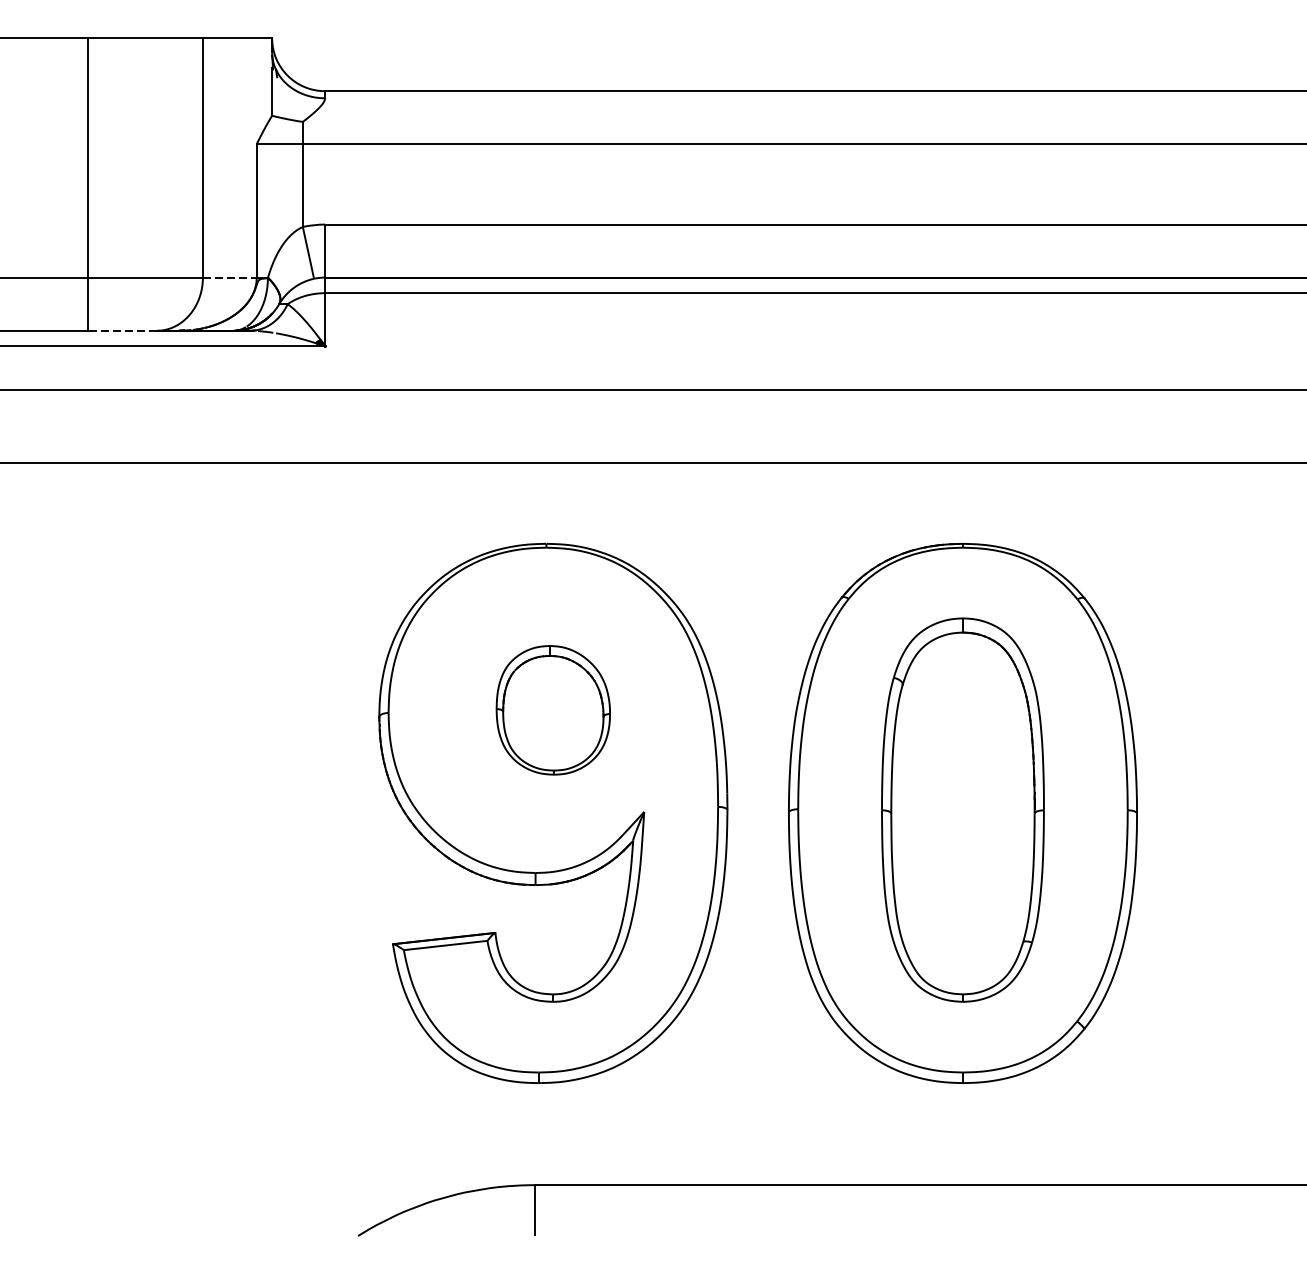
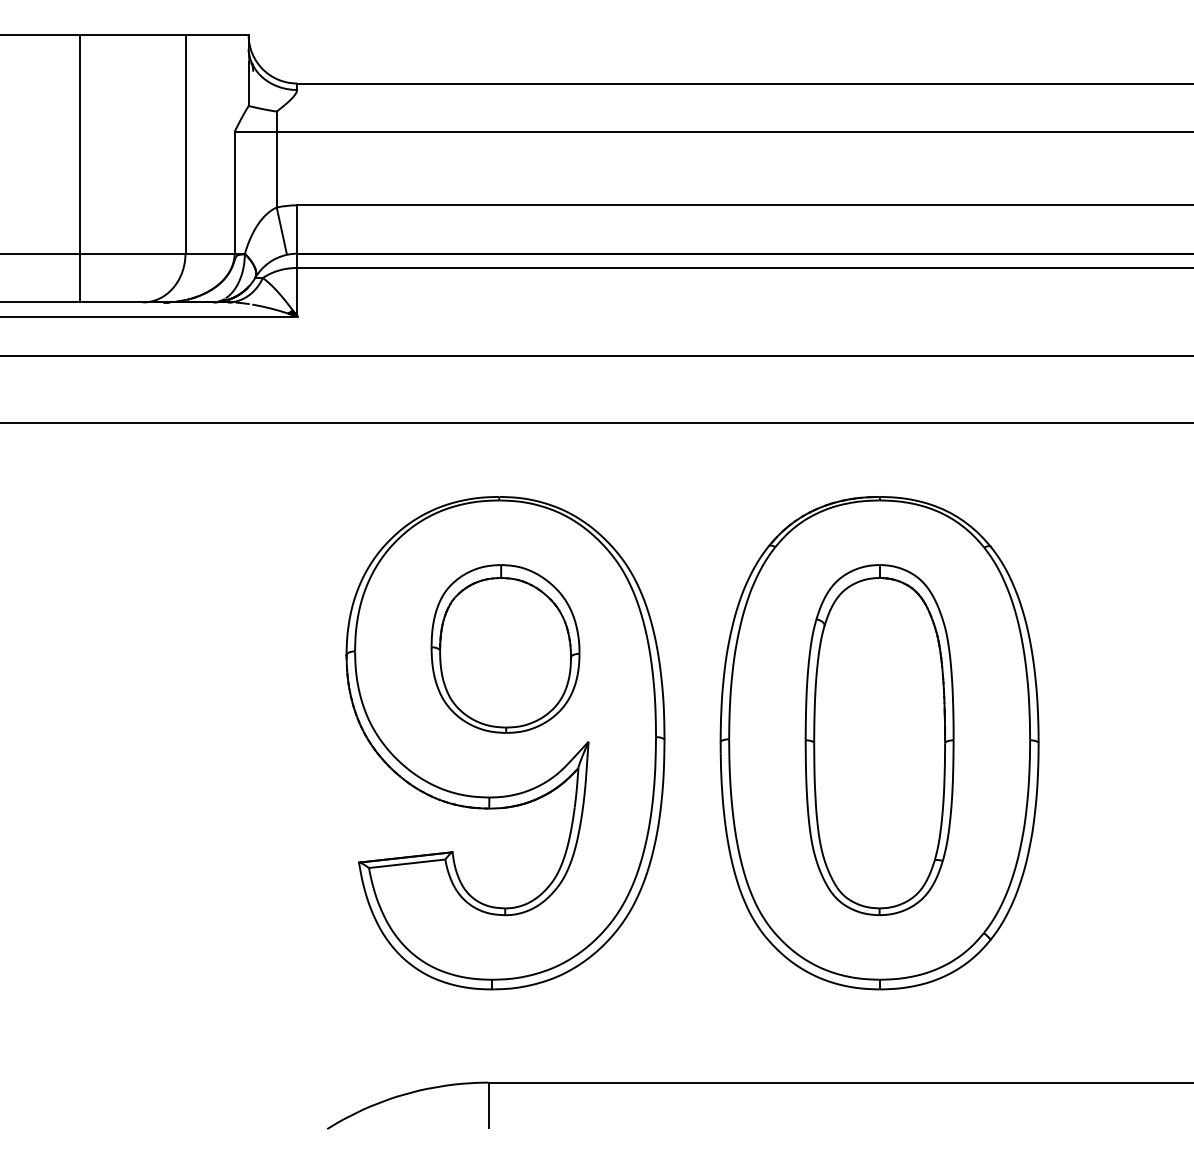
line: (230, 277) -> (210, 253), dashed -> solid
line: (121, 330) -> (111, 302), dashed -> solid
part: (553, 709) -> (505, 648), size x1.43

